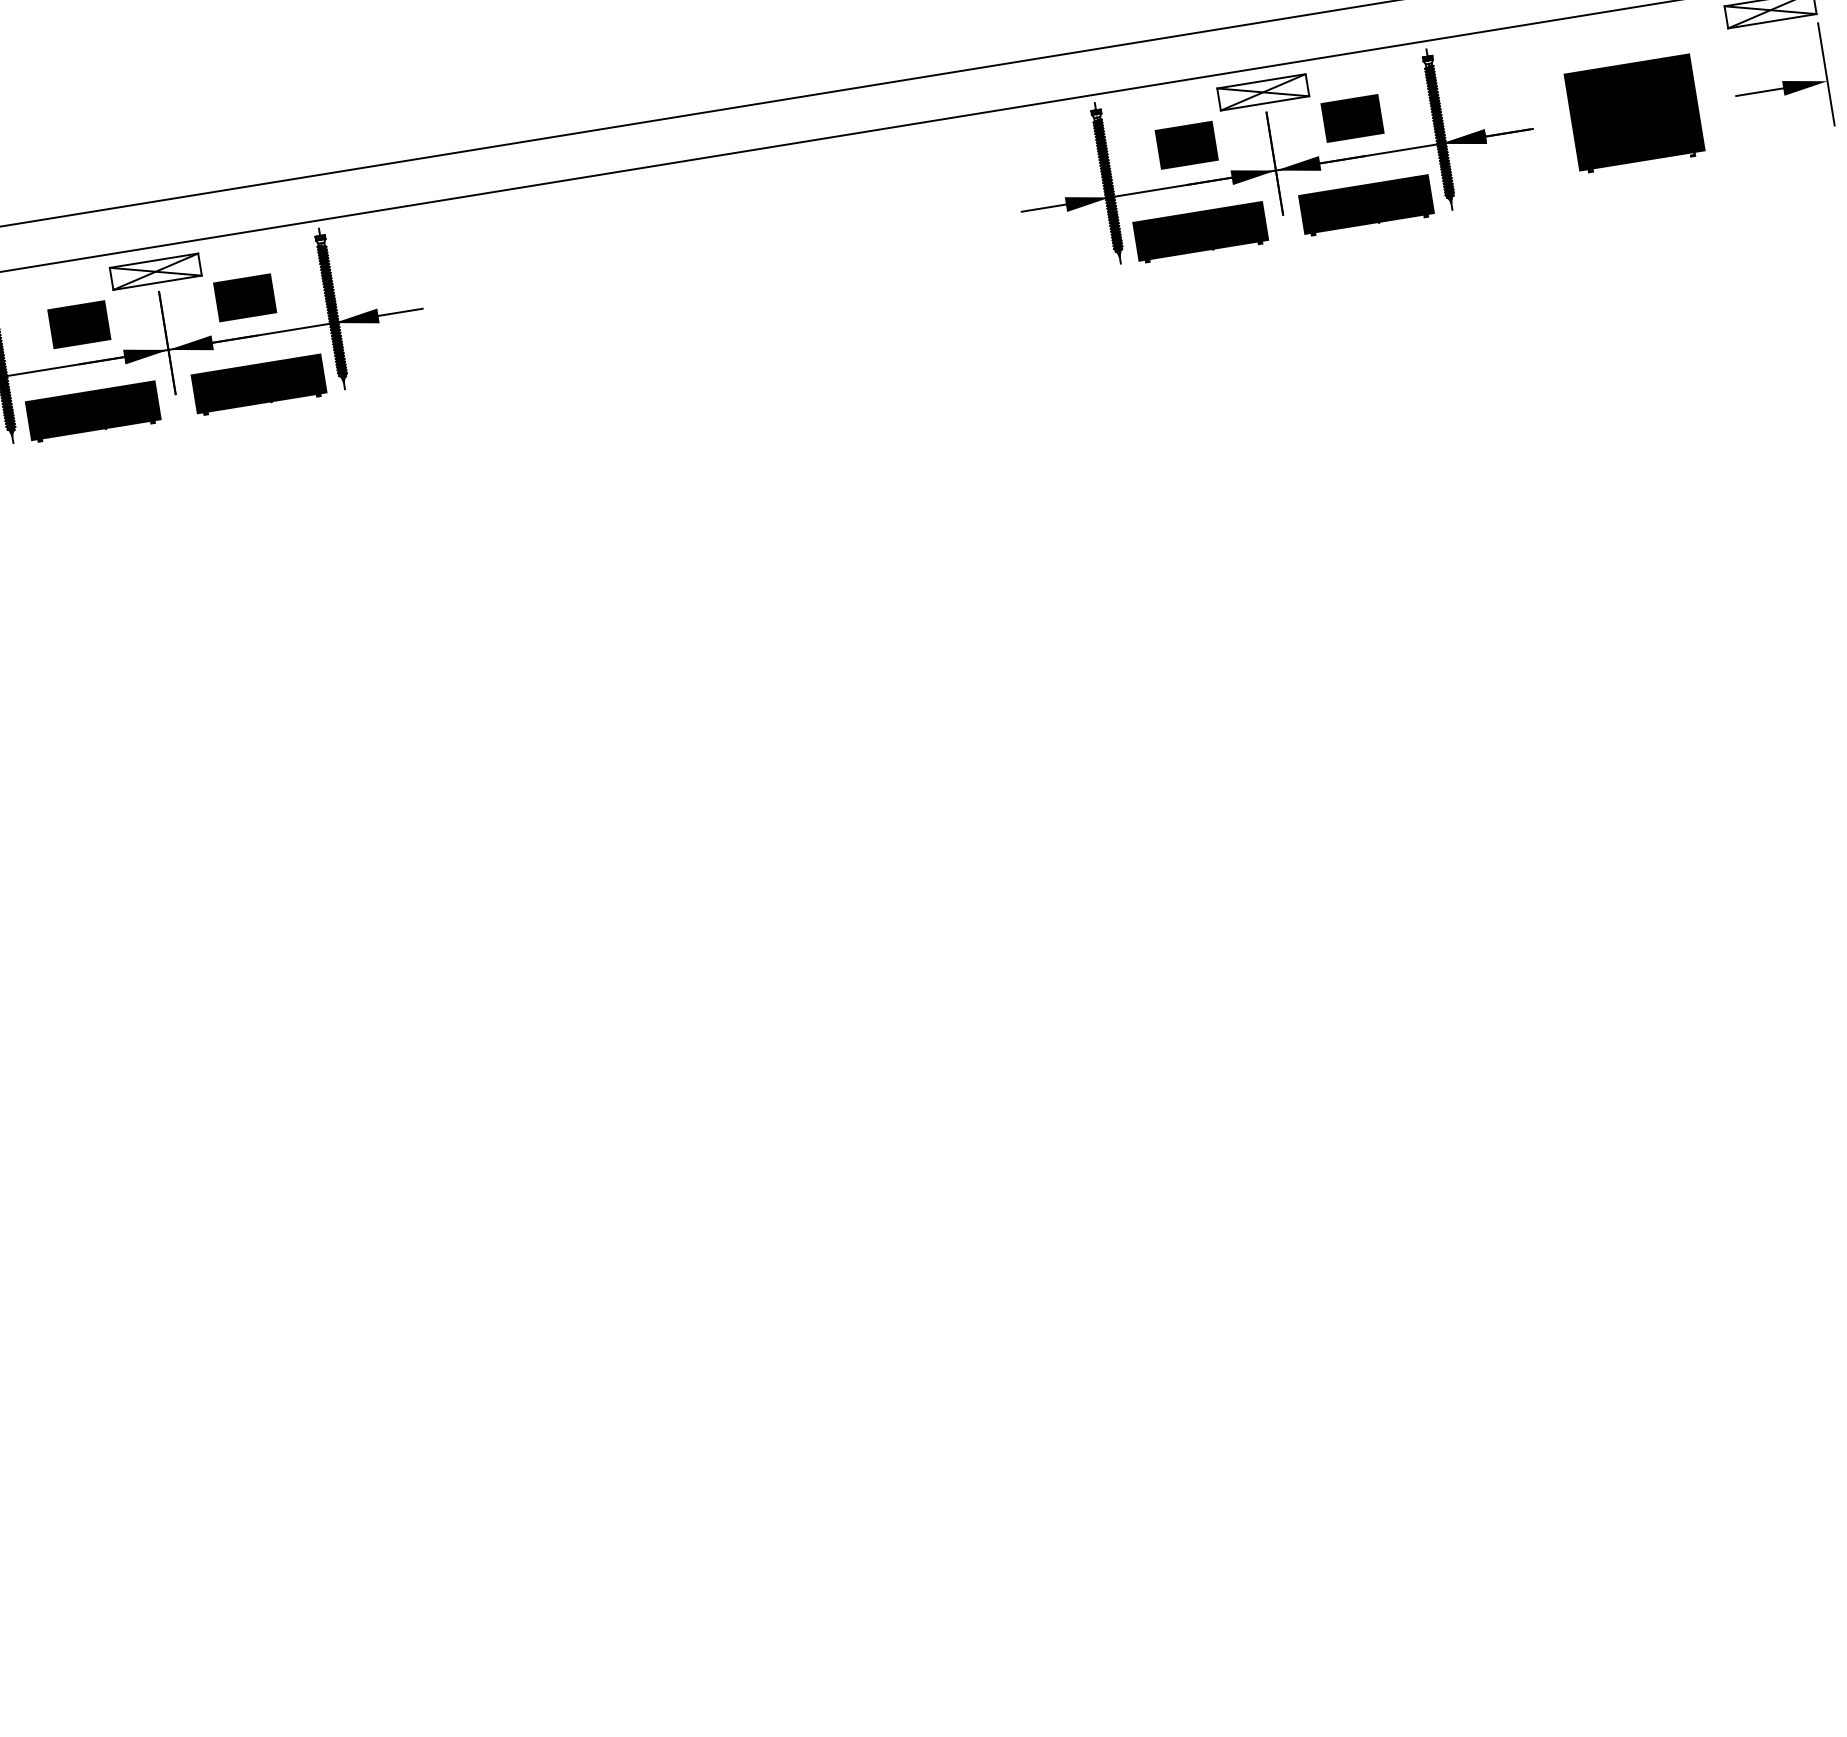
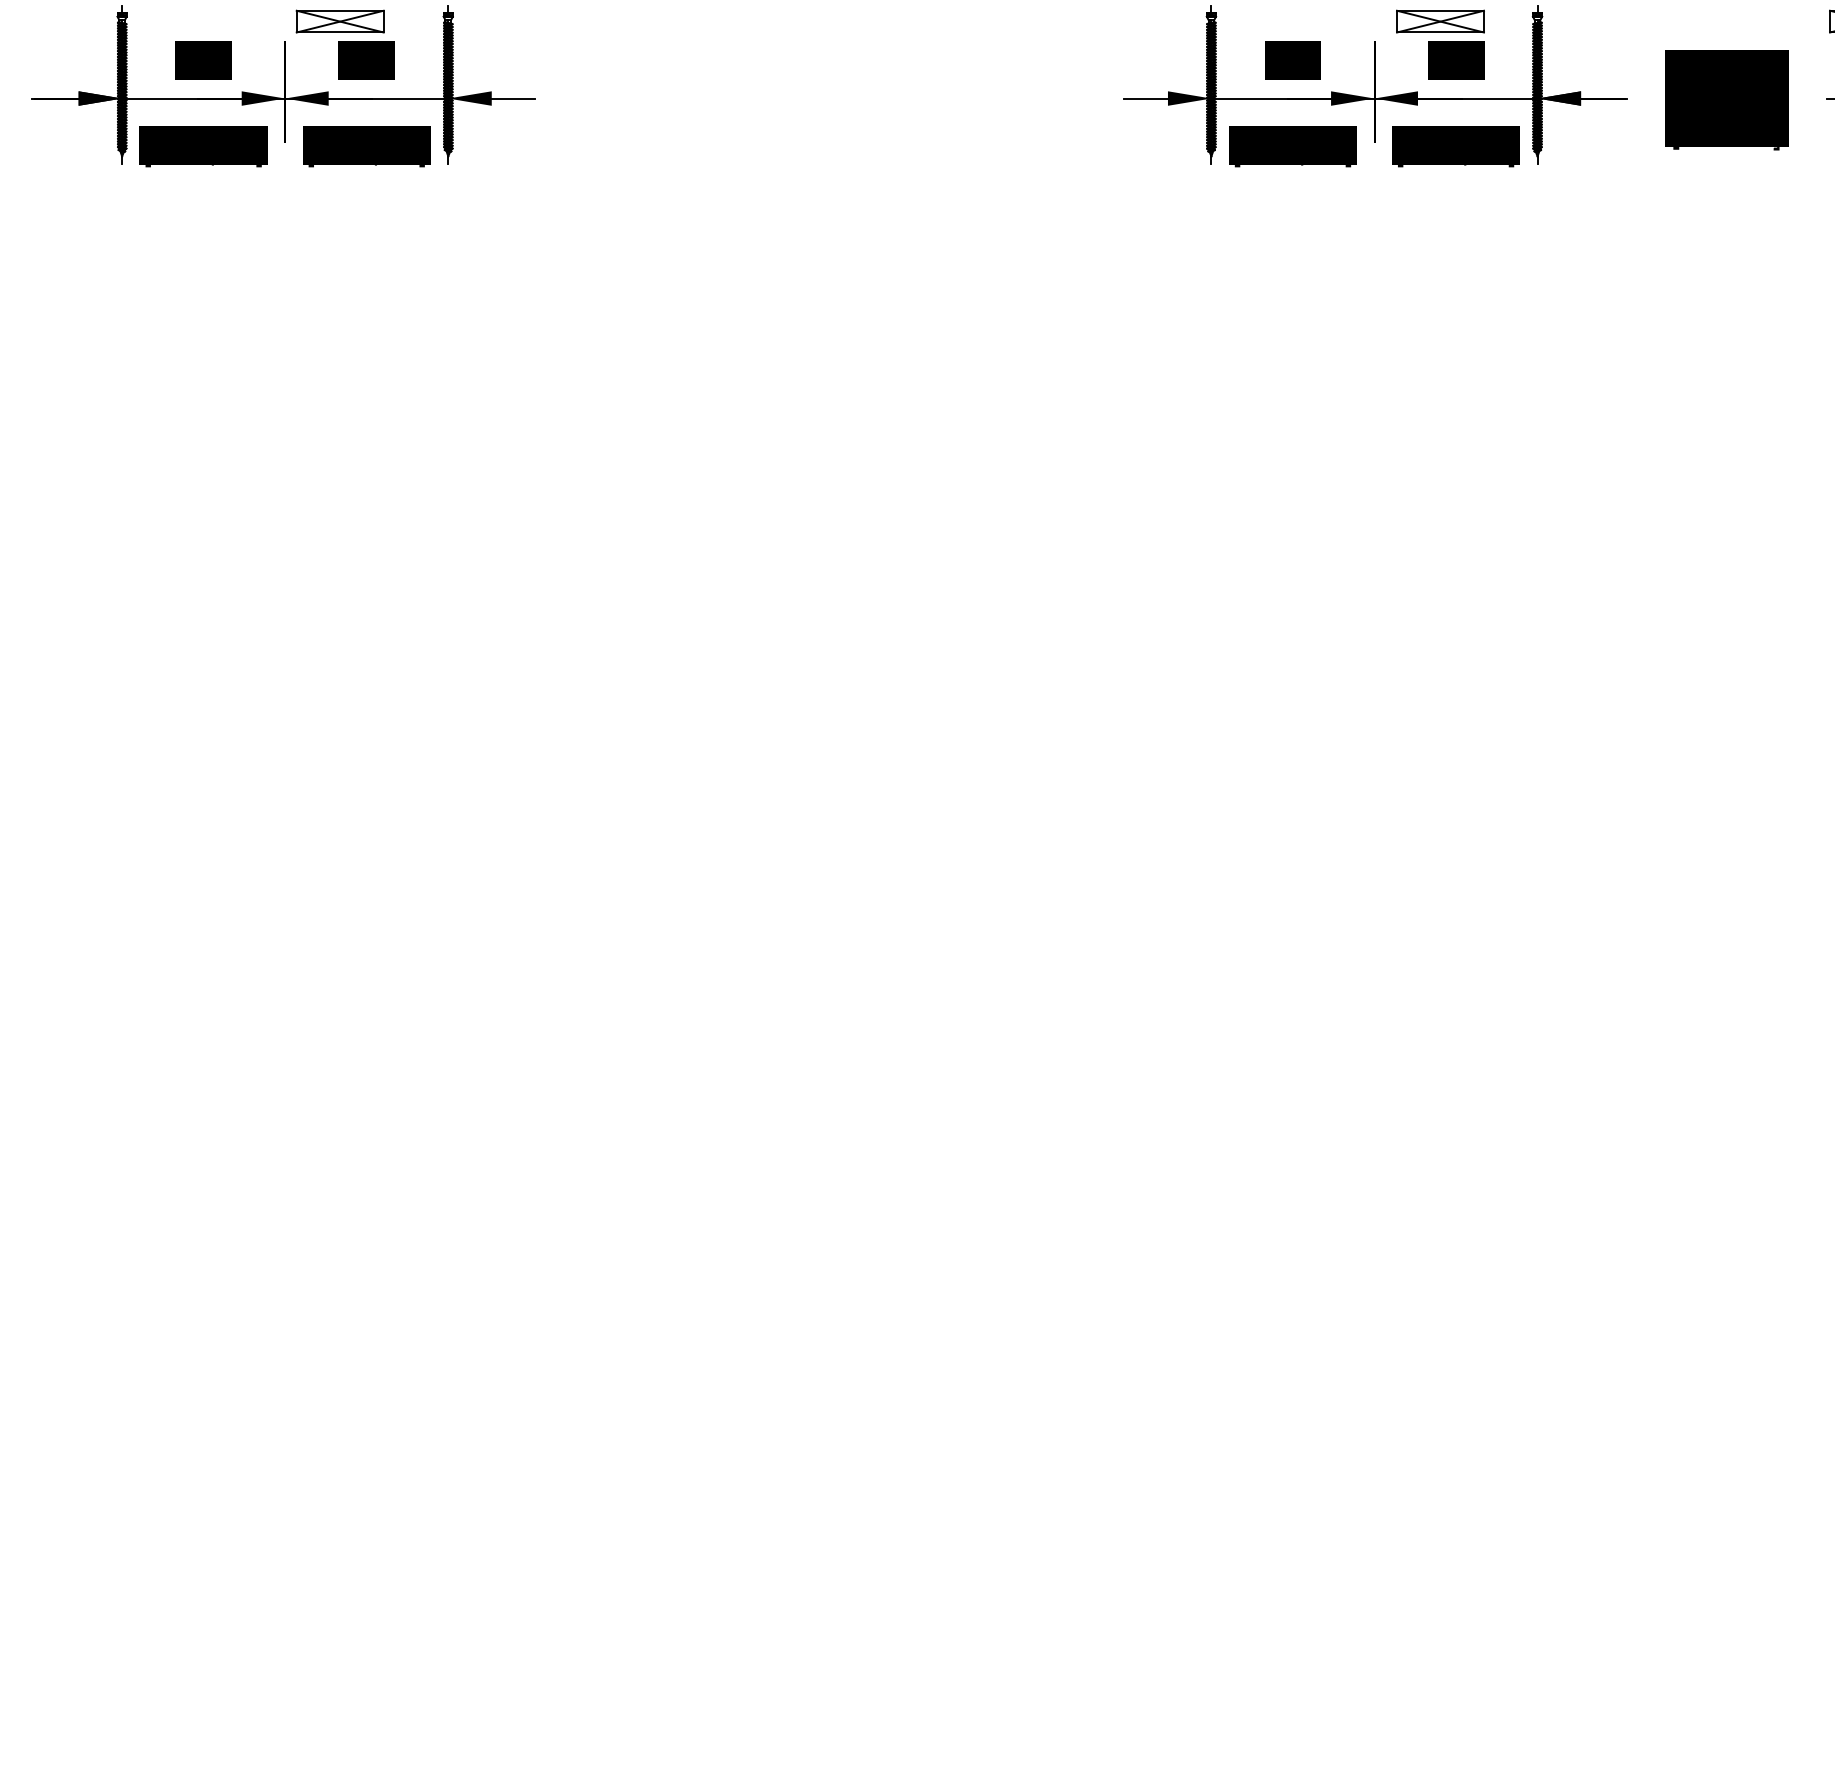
part: (1263, 92) -> (1440, 21), moved
part: (155, 271) -> (339, 21), moved

